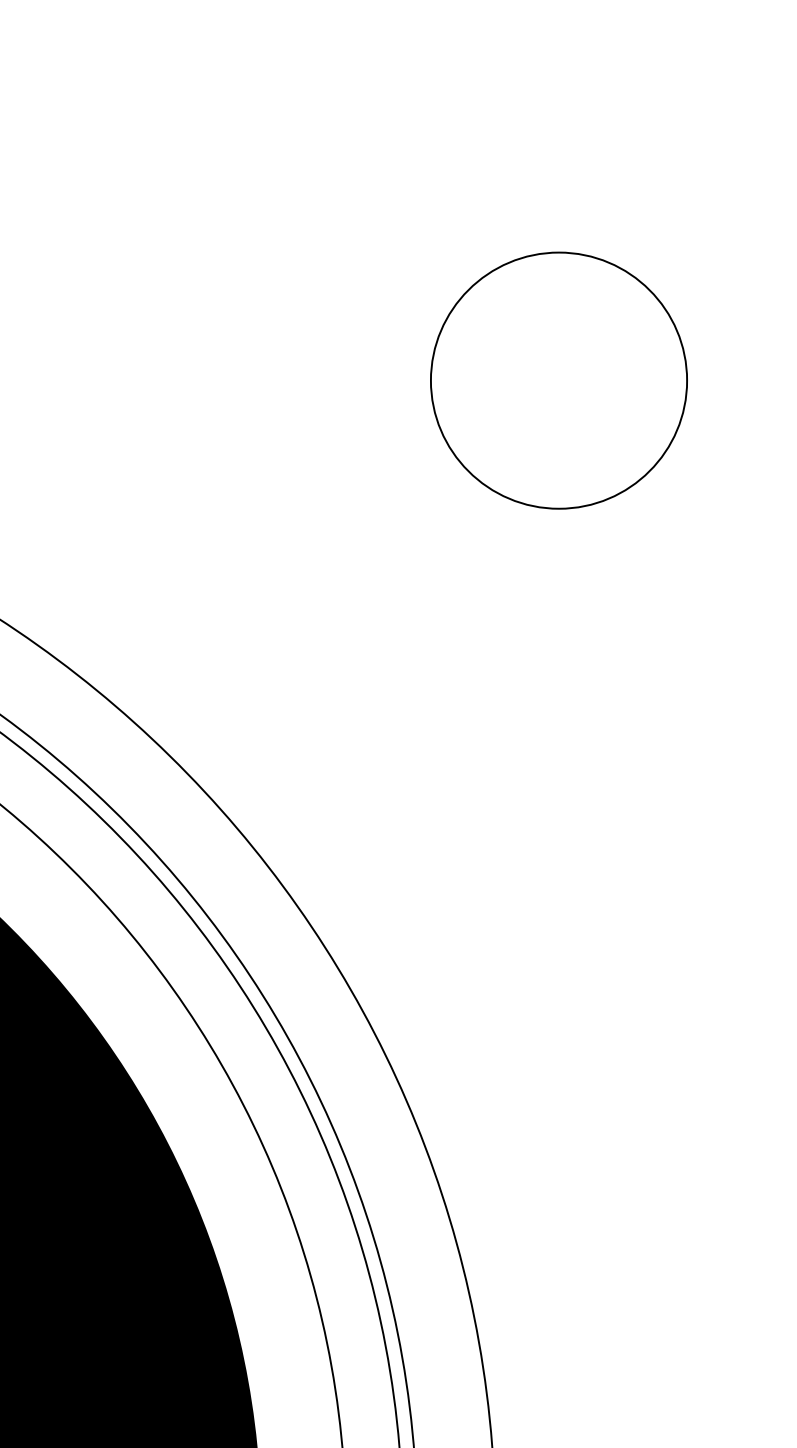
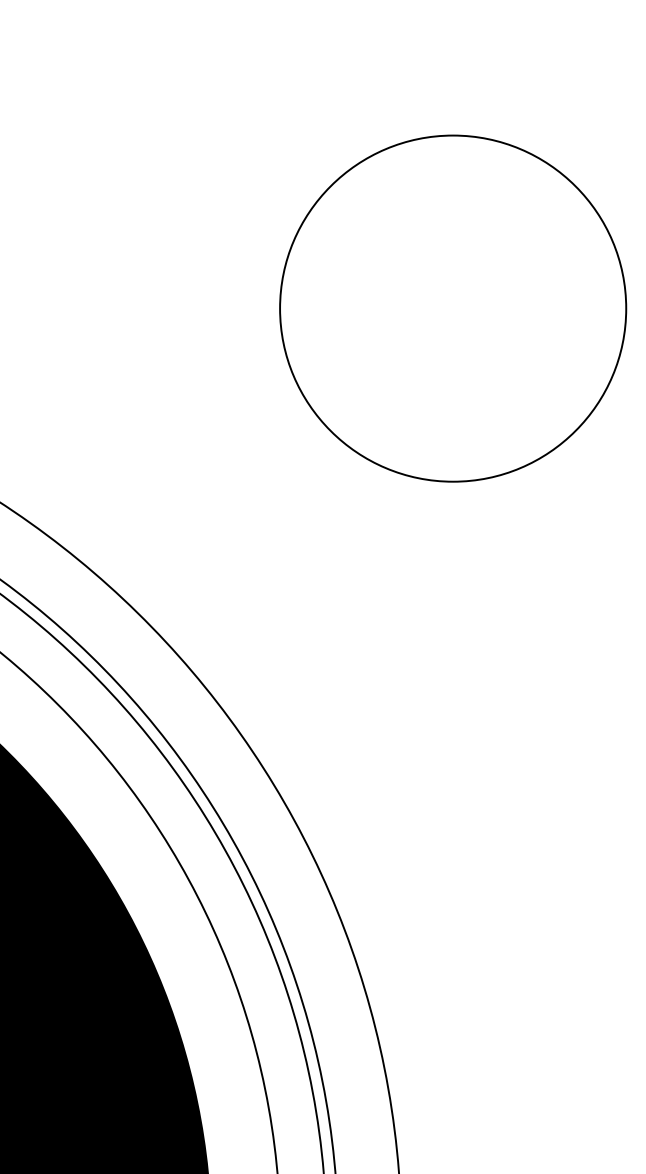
circle: (559, 380) -> (453, 308), size x1.67

